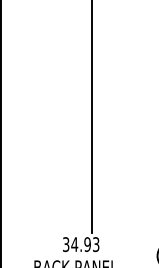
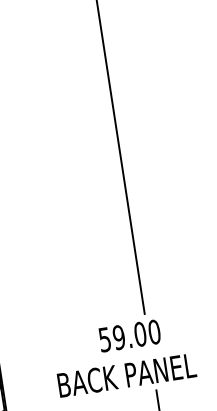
text: (81, 244) -> (130, 335), 34.93 -> 59.00

